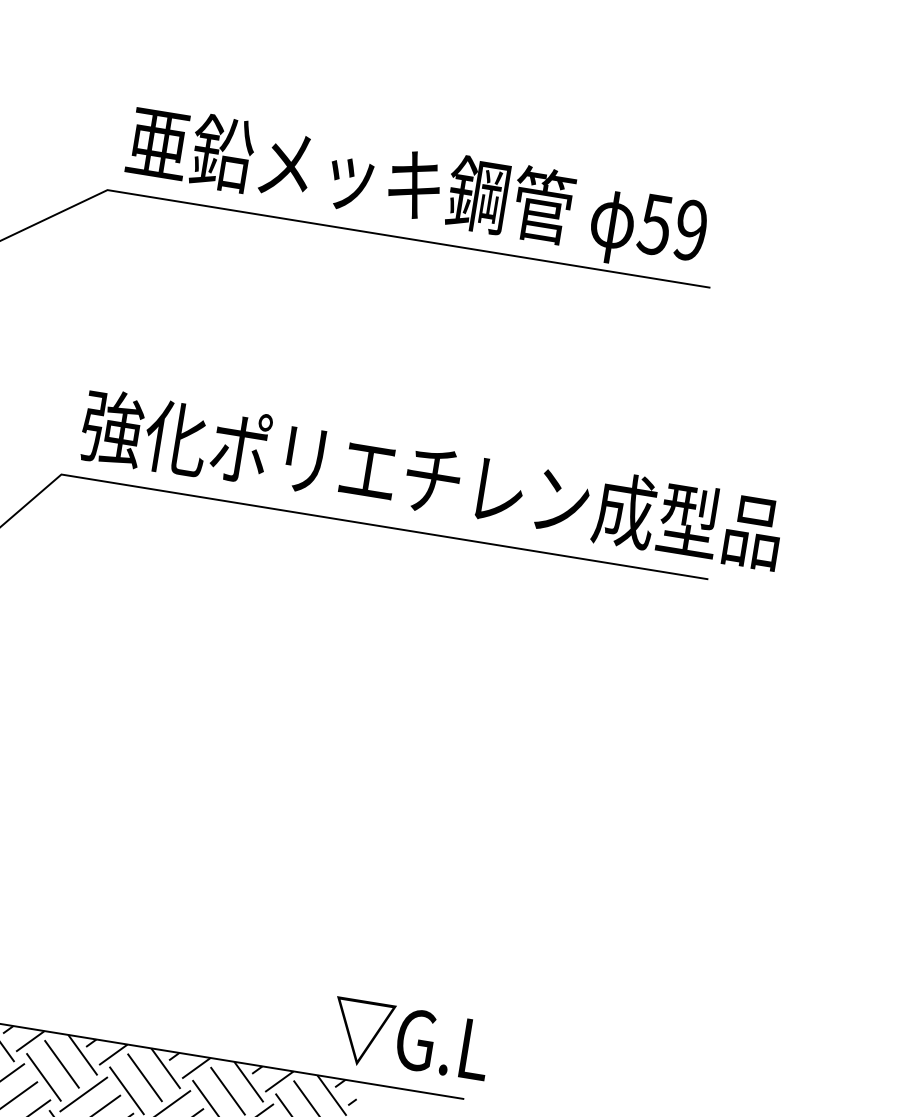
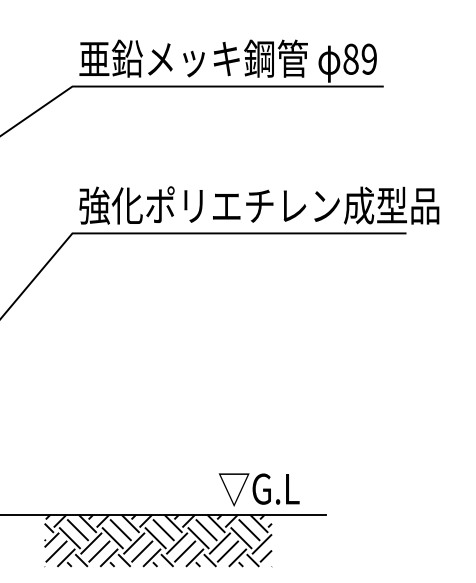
text: (654, 222) -> (350, 58), 59 -> 89
text: (409, 1039) -> (258, 489), moved

